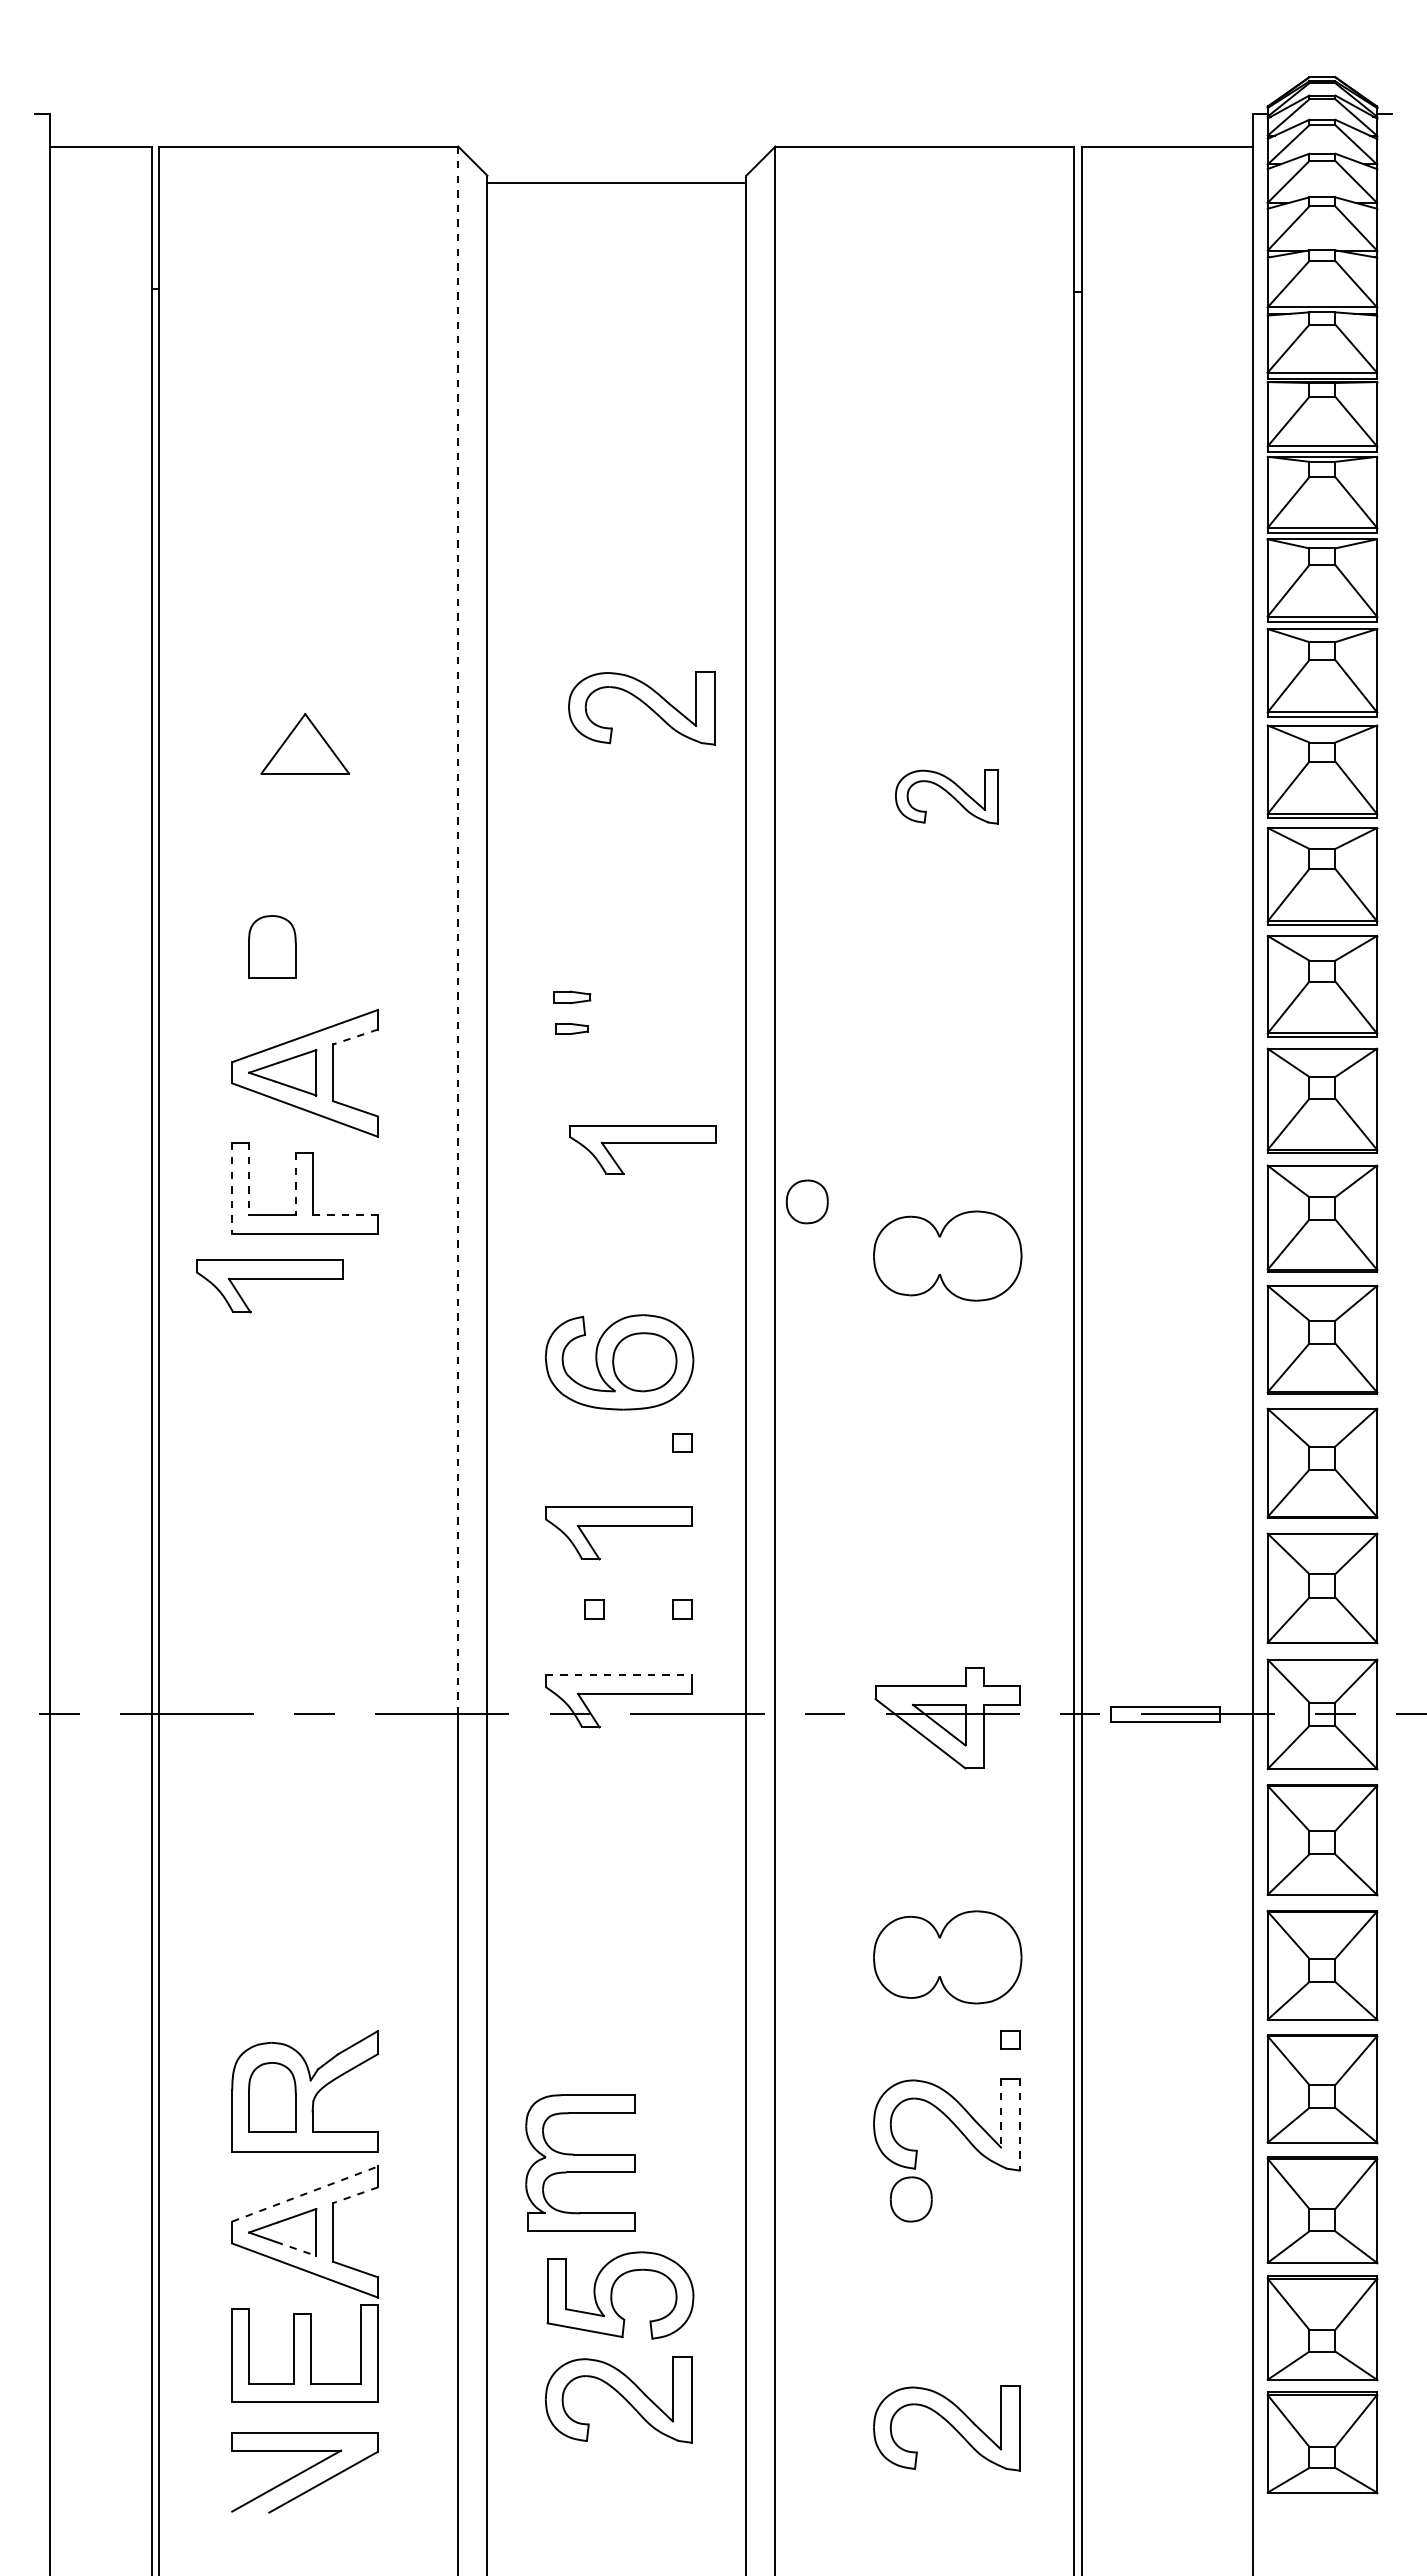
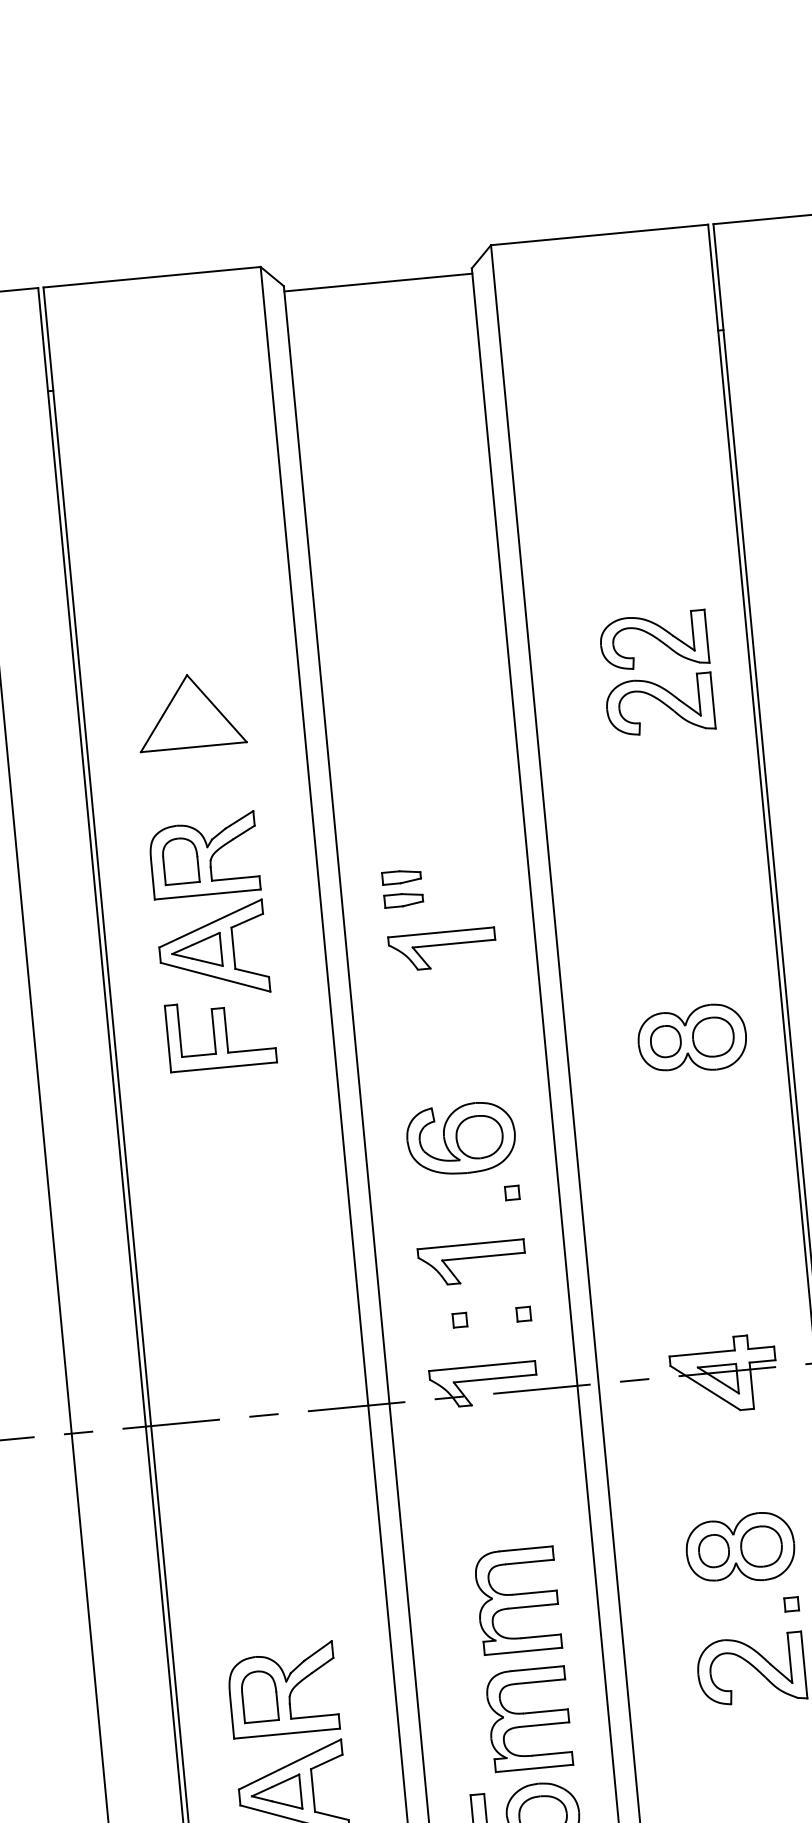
part: (641, 708) -> (653, 641), moved
part: (305, 743) -> (190, 711), size x1.67
part: (946, 796) -> (659, 705), size x1.43
line: (458, 930) -> (314, 836), dashed -> solid
part: (305, 941) -> (204, 854), added
part: (571, 997) -> (401, 877), size x1.43
part: (571, 1028) -> (403, 899), size x1.67
line: (355, 1037) -> (247, 921), dashed -> solid
part: (642, 1149) -> (442, 949), moved
line: (249, 1179) -> (179, 1031), dashed -> solid
line: (295, 1183) -> (213, 1031), dashed -> solid
line: (232, 1188) -> (168, 1039), dashed -> solid
part: (806, 1201) -> (665, 1041), moved
line: (345, 1214) -> (252, 1050), dashed -> solid
part: (976, 1255) -> (713, 1036), added
part: (269, 1279) -> (201, 1102), removed
line: (618, 1675) -> (482, 1366), dashed -> solid
part: (976, 1956) -> (761, 1545), added
part: (637, 1999) -> (518, 1600), added
line: (1001, 2113) -> (790, 1658), dashed -> solid
line: (1019, 2125) -> (804, 1665), dashed -> solid
part: (580, 2162) -> (529, 1718), moved
line: (305, 2194) -> (290, 1764), dashed -> solid
line: (355, 2195) -> (326, 1762), dashed -> solid
part: (910, 2199) -> (713, 1551), moved
line: (296, 2249) -> (287, 1805), dashed -> solid

